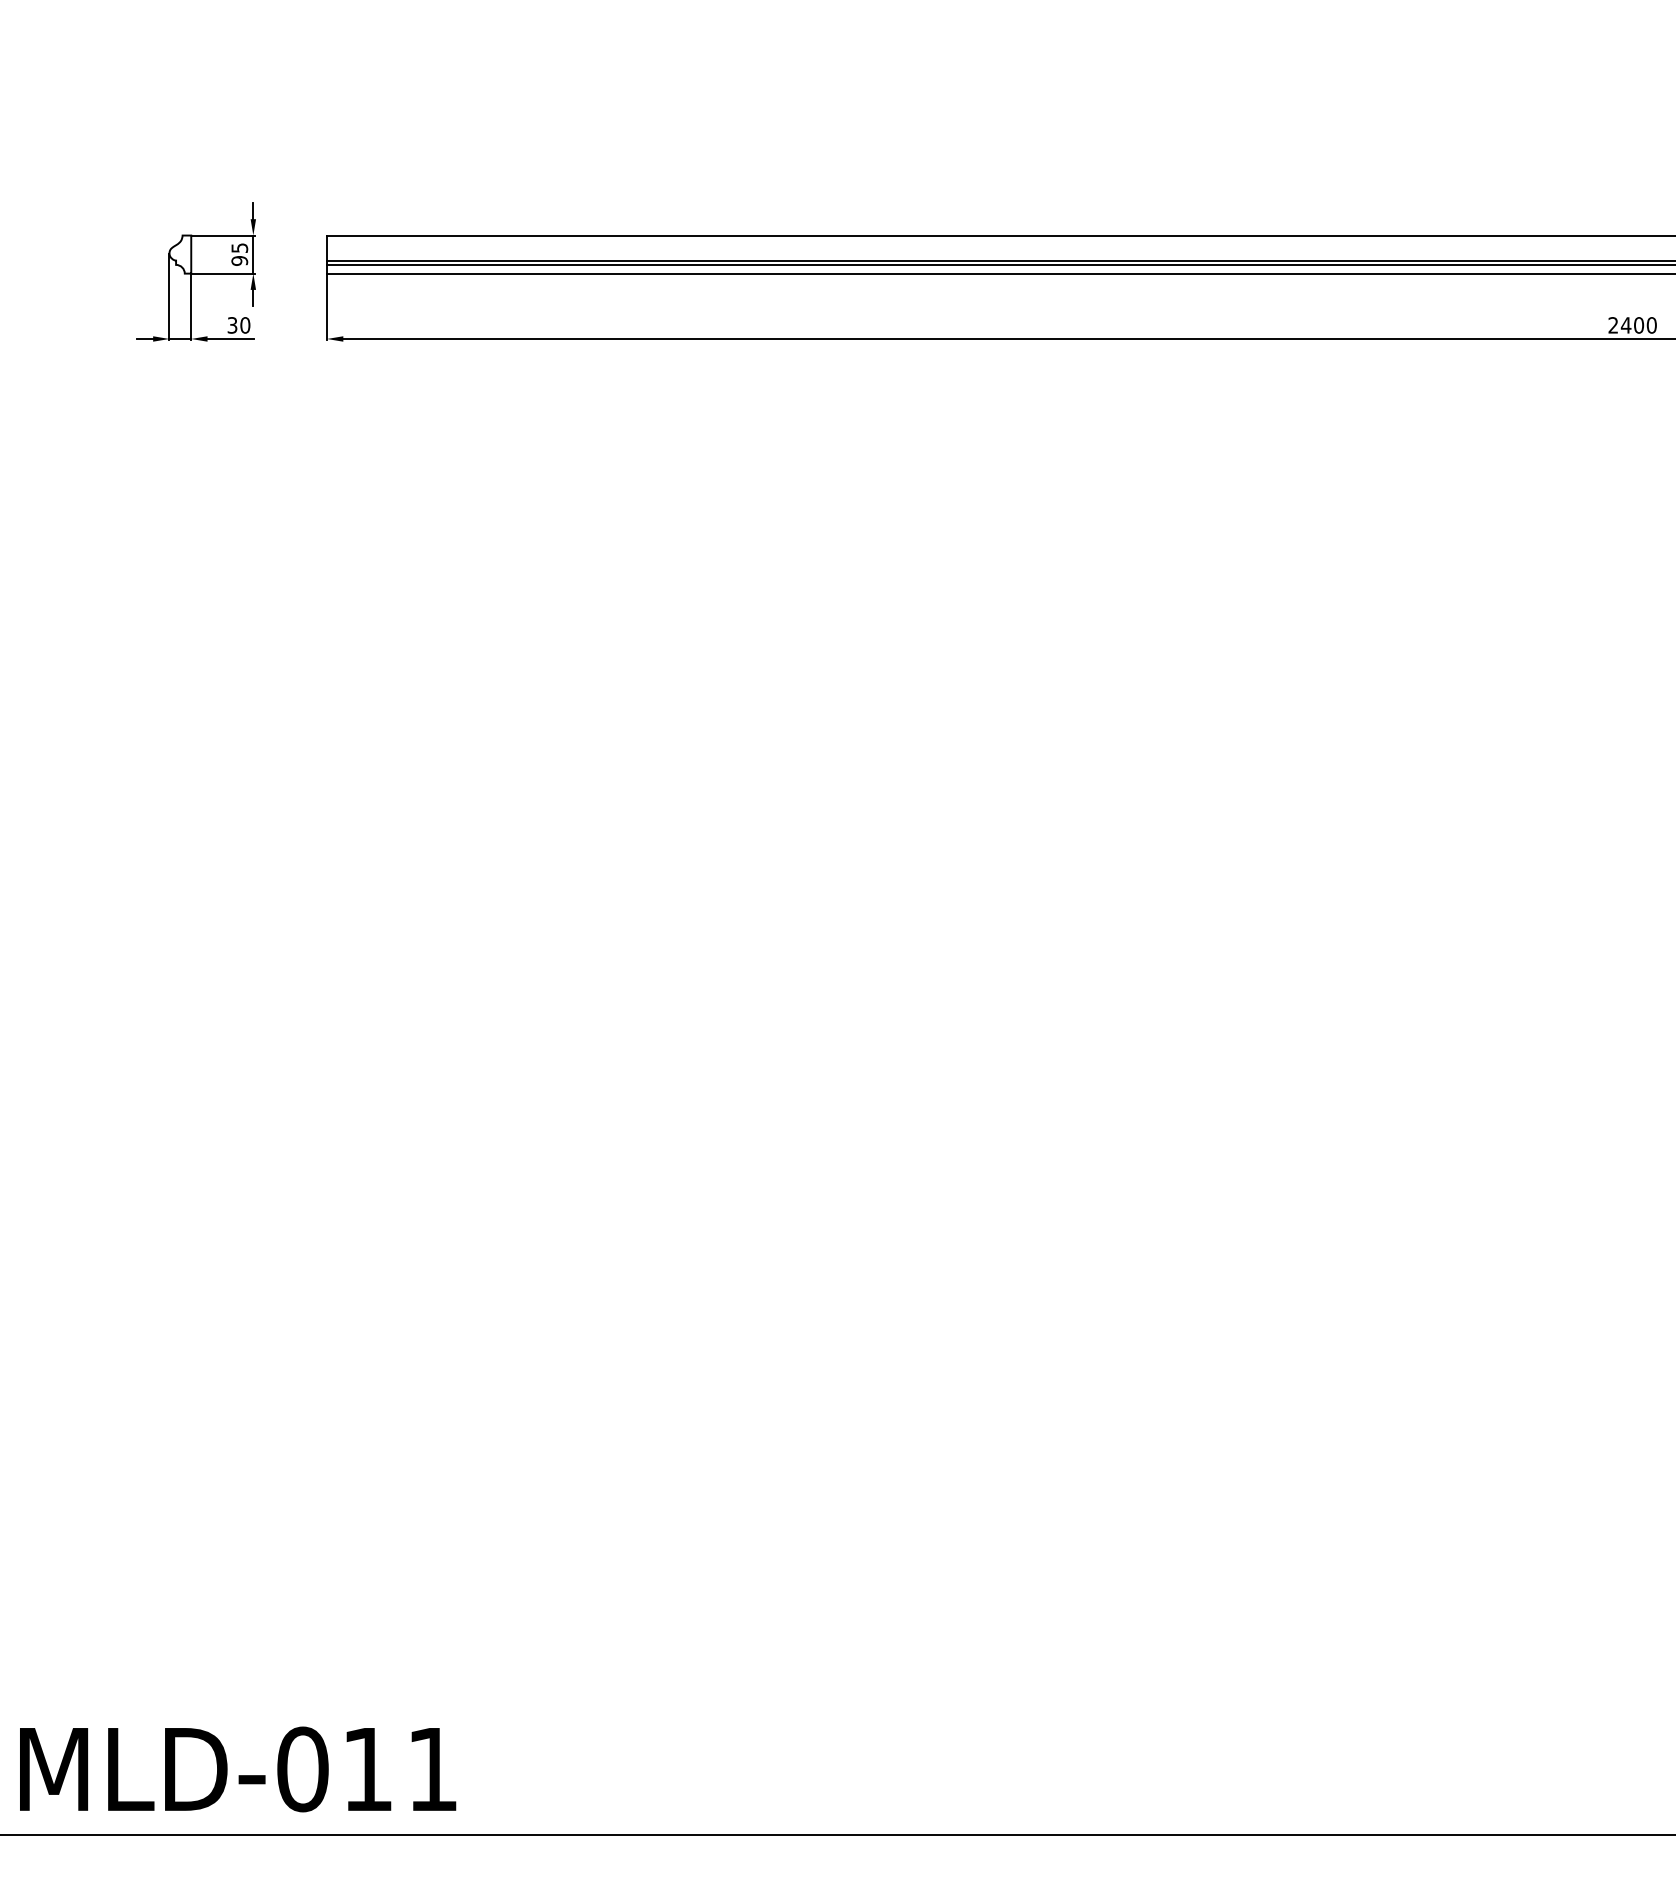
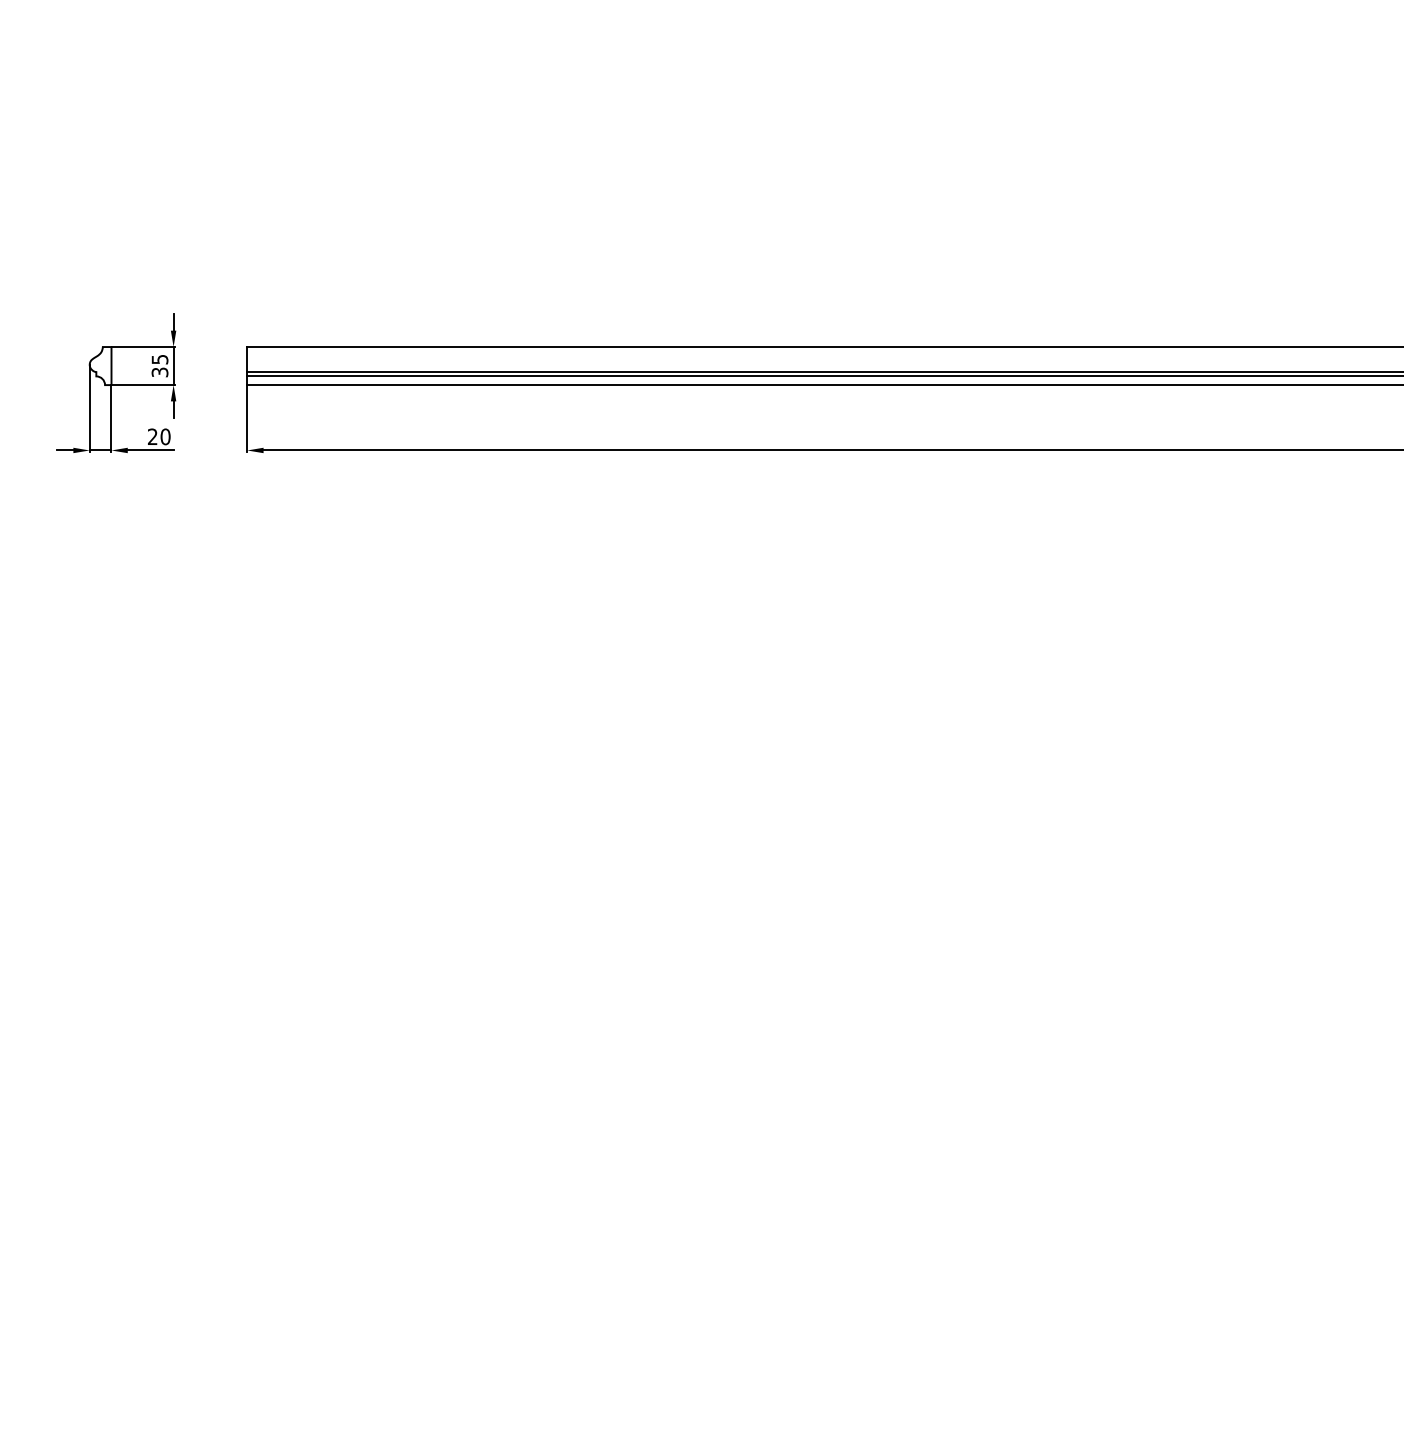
text: (239, 260) -> (159, 371), 95 -> 35
text: (232, 325) -> (152, 436), 30 -> 20

